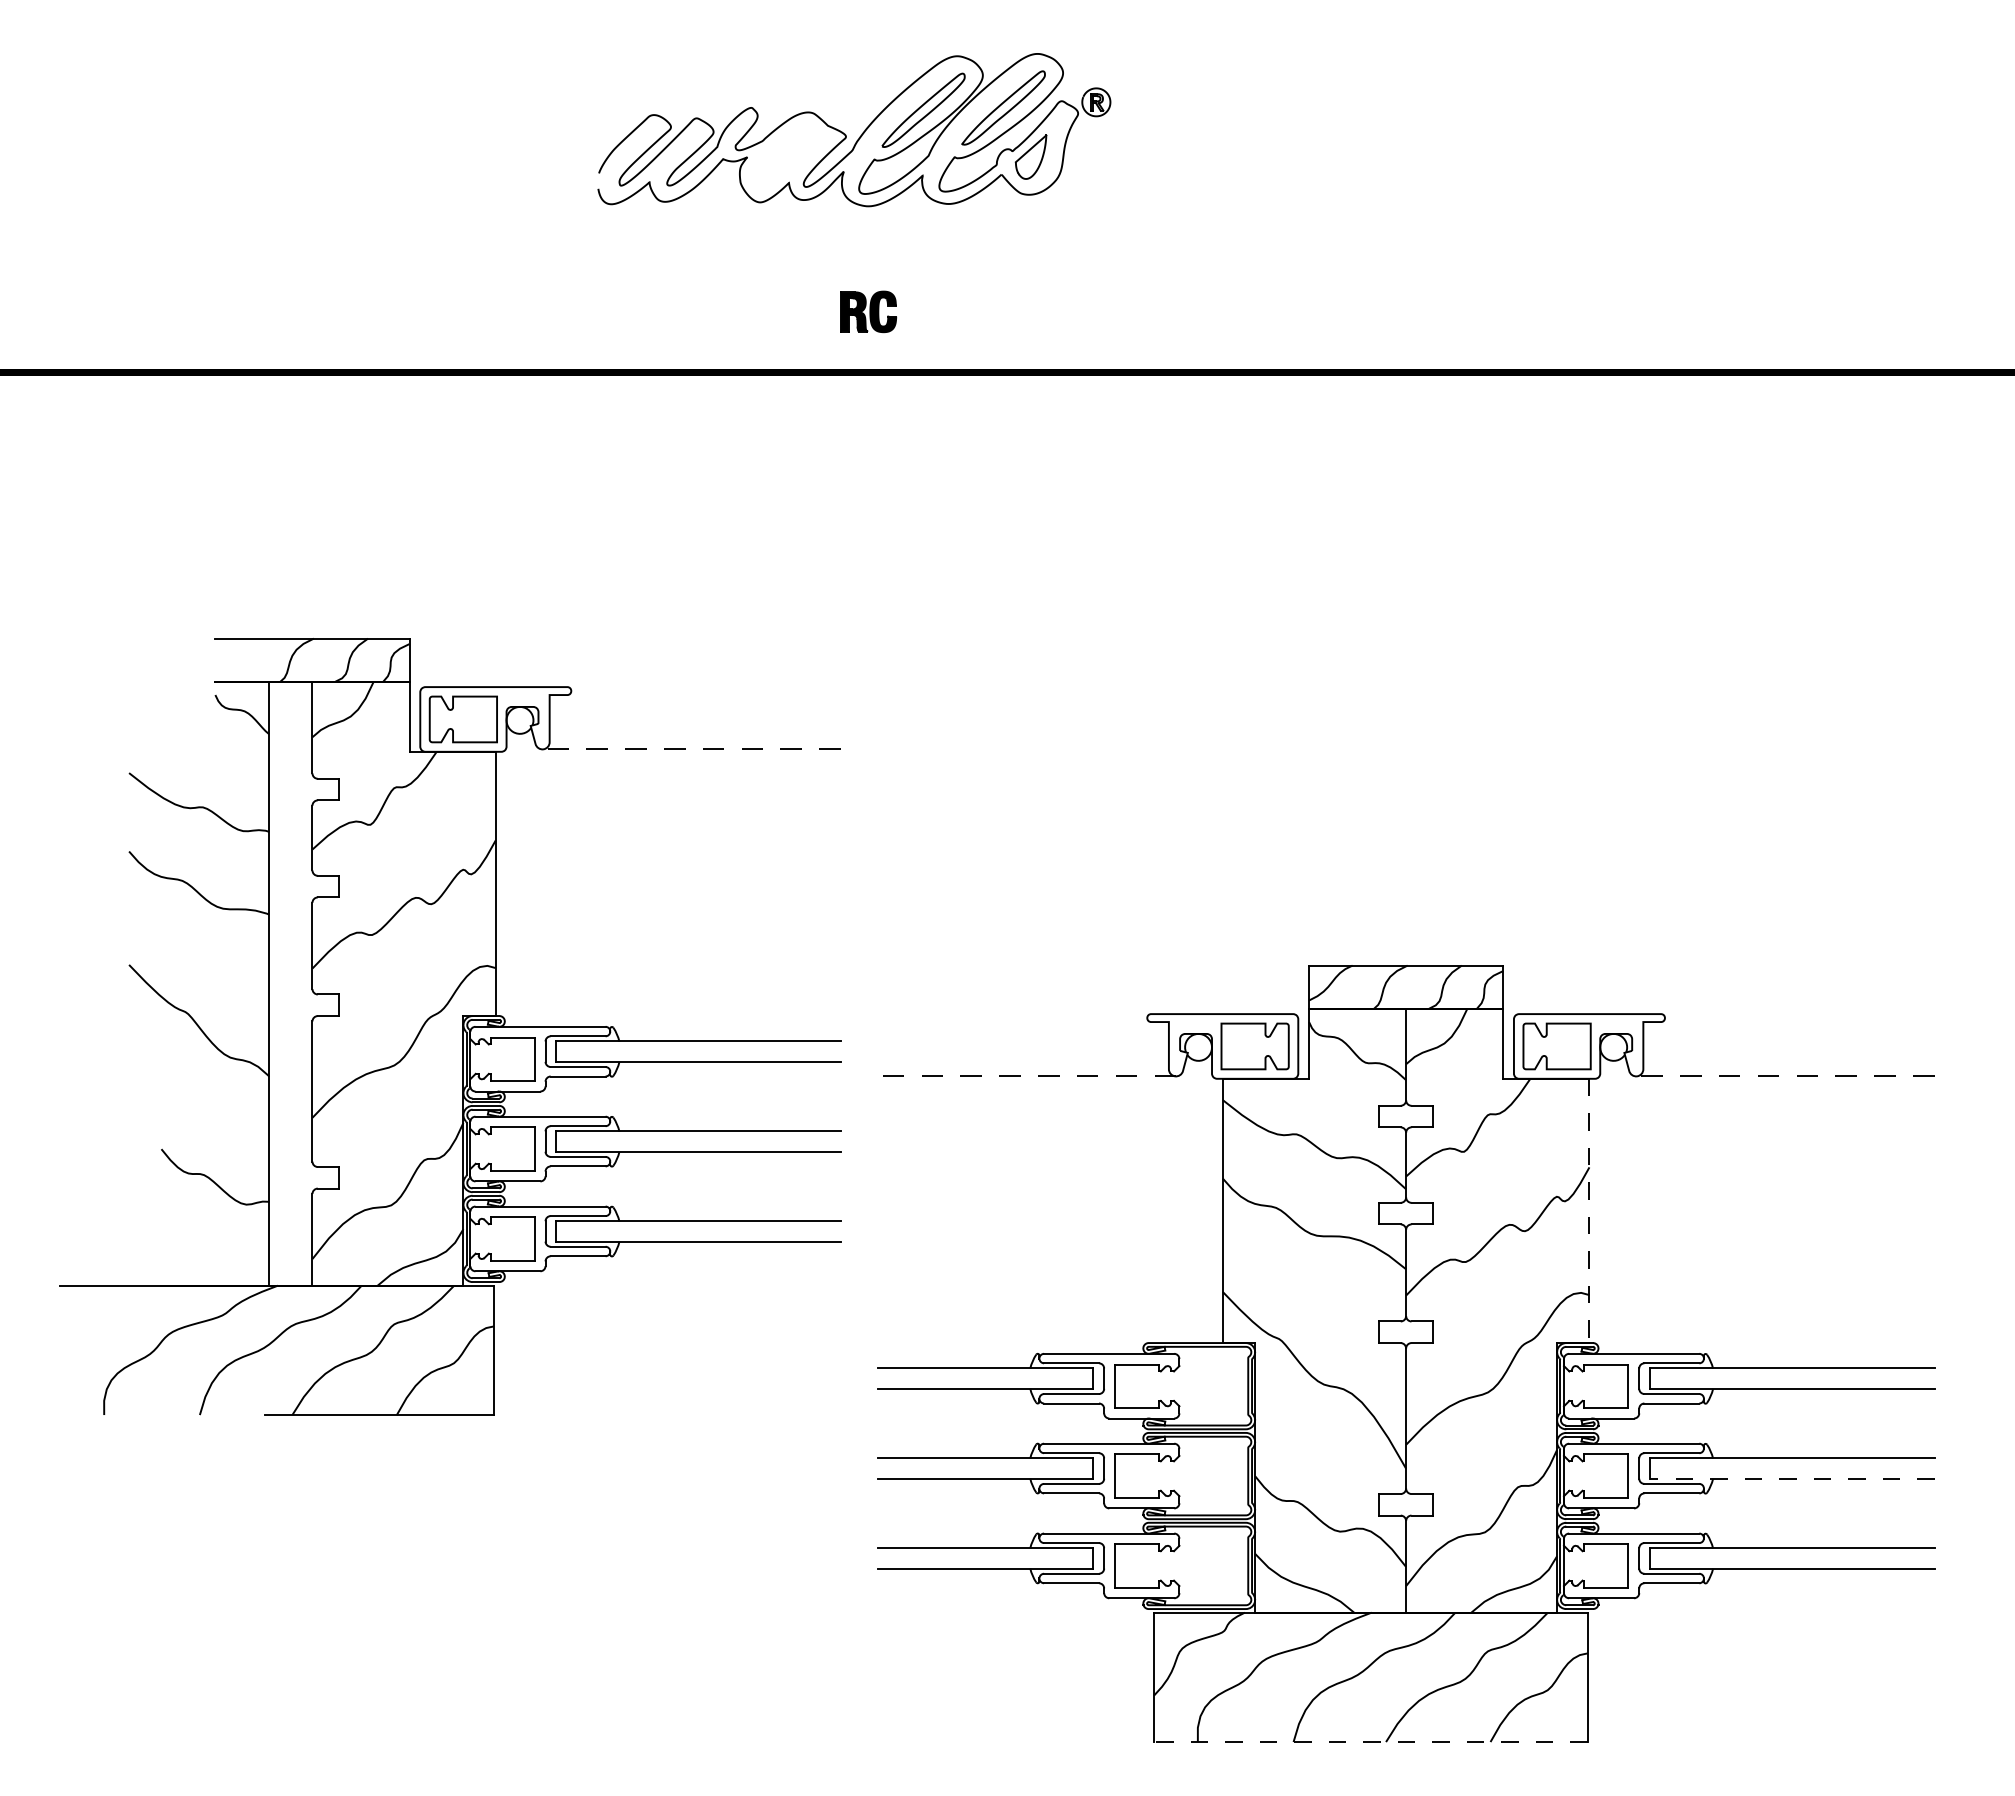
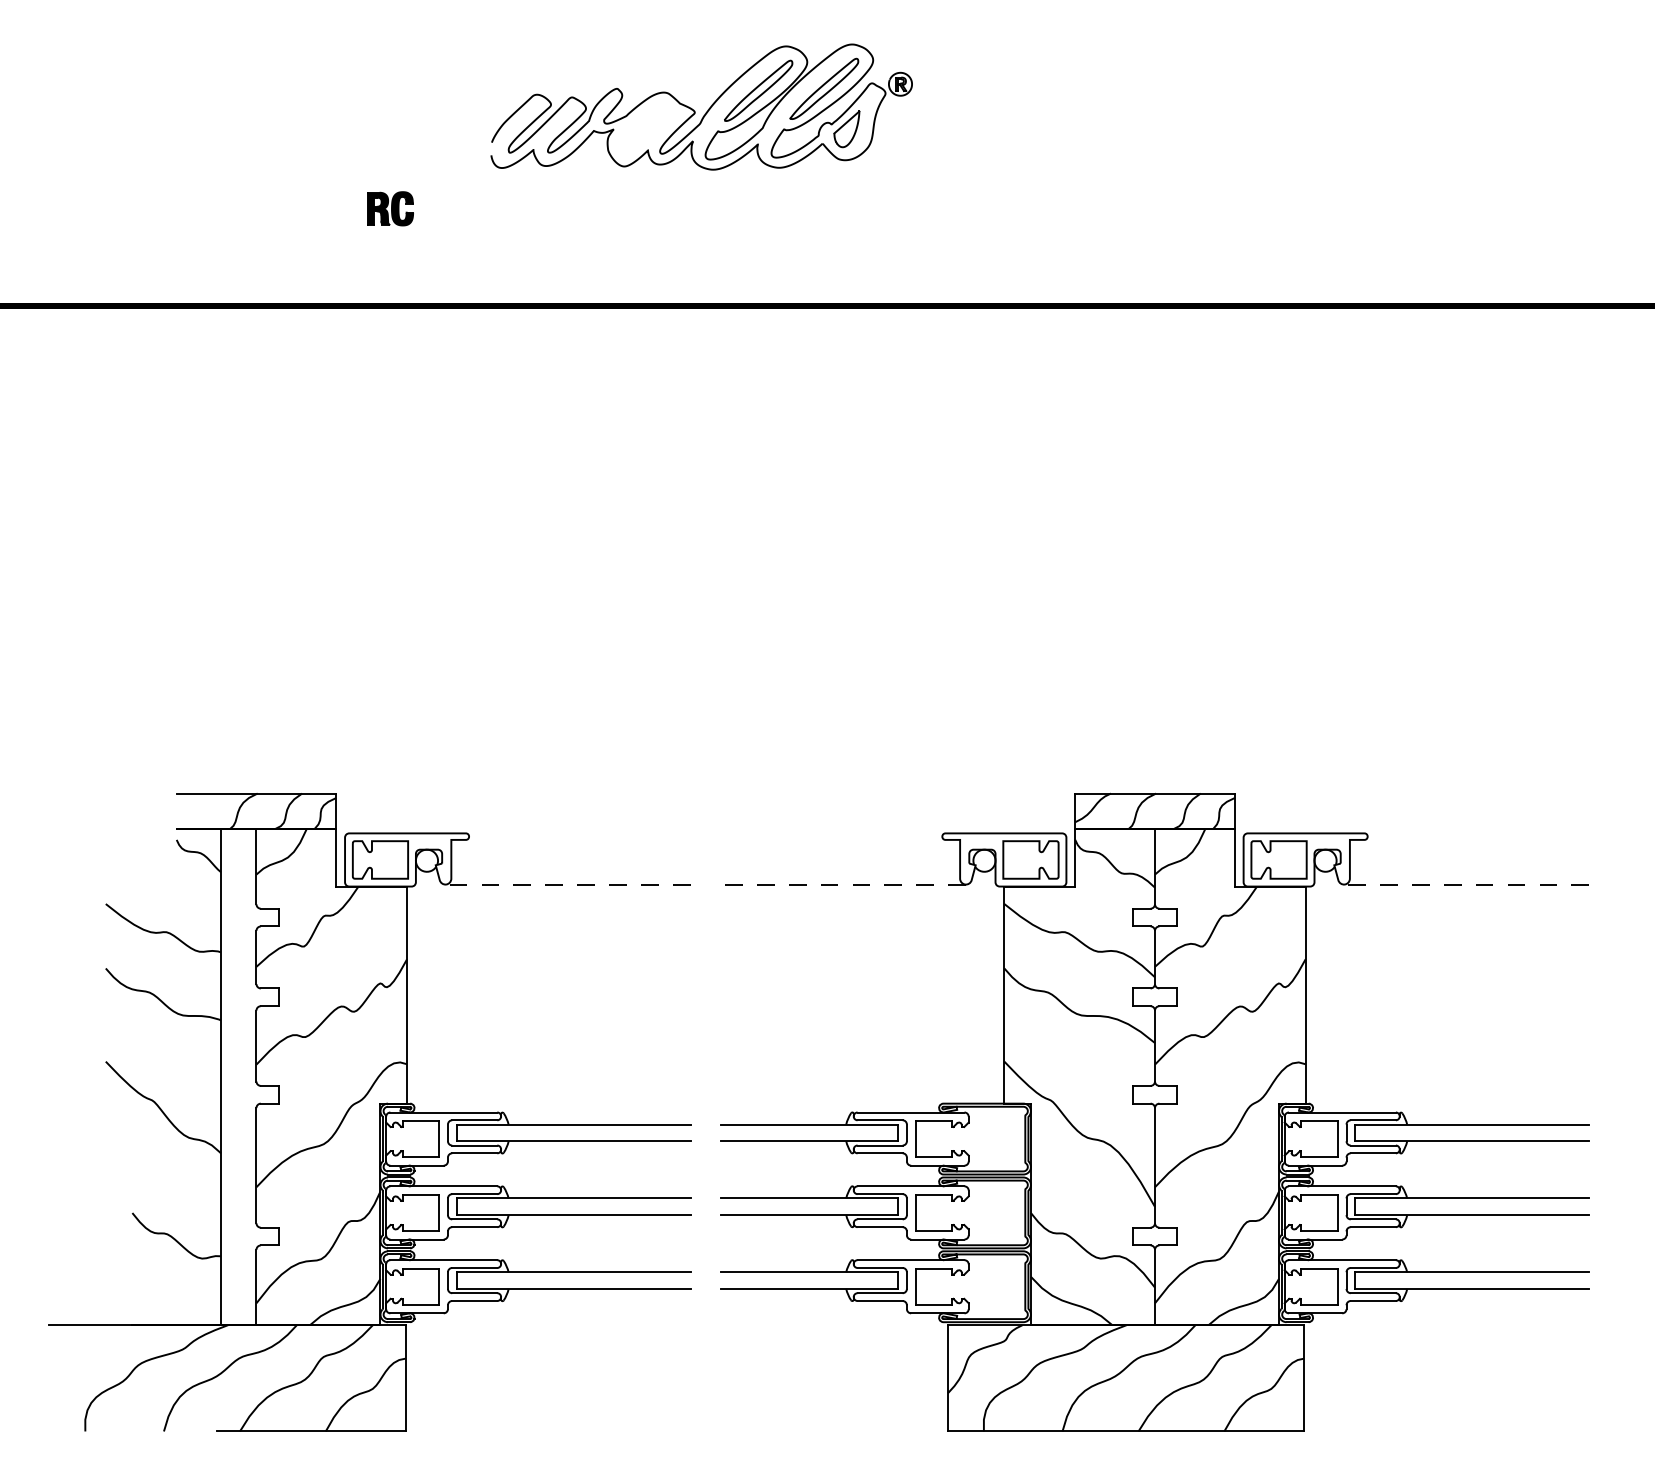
part: (868, 311) -> (390, 208), moved
part: (450, 1026) -> (369, 1112), moved
line: (1589, 1211) -> (1305, 995), dashed -> solid
line: (1791, 1478) -> (1471, 1214), dashed -> solid
line: (1370, 1742) -> (1125, 1431), dashed -> solid

